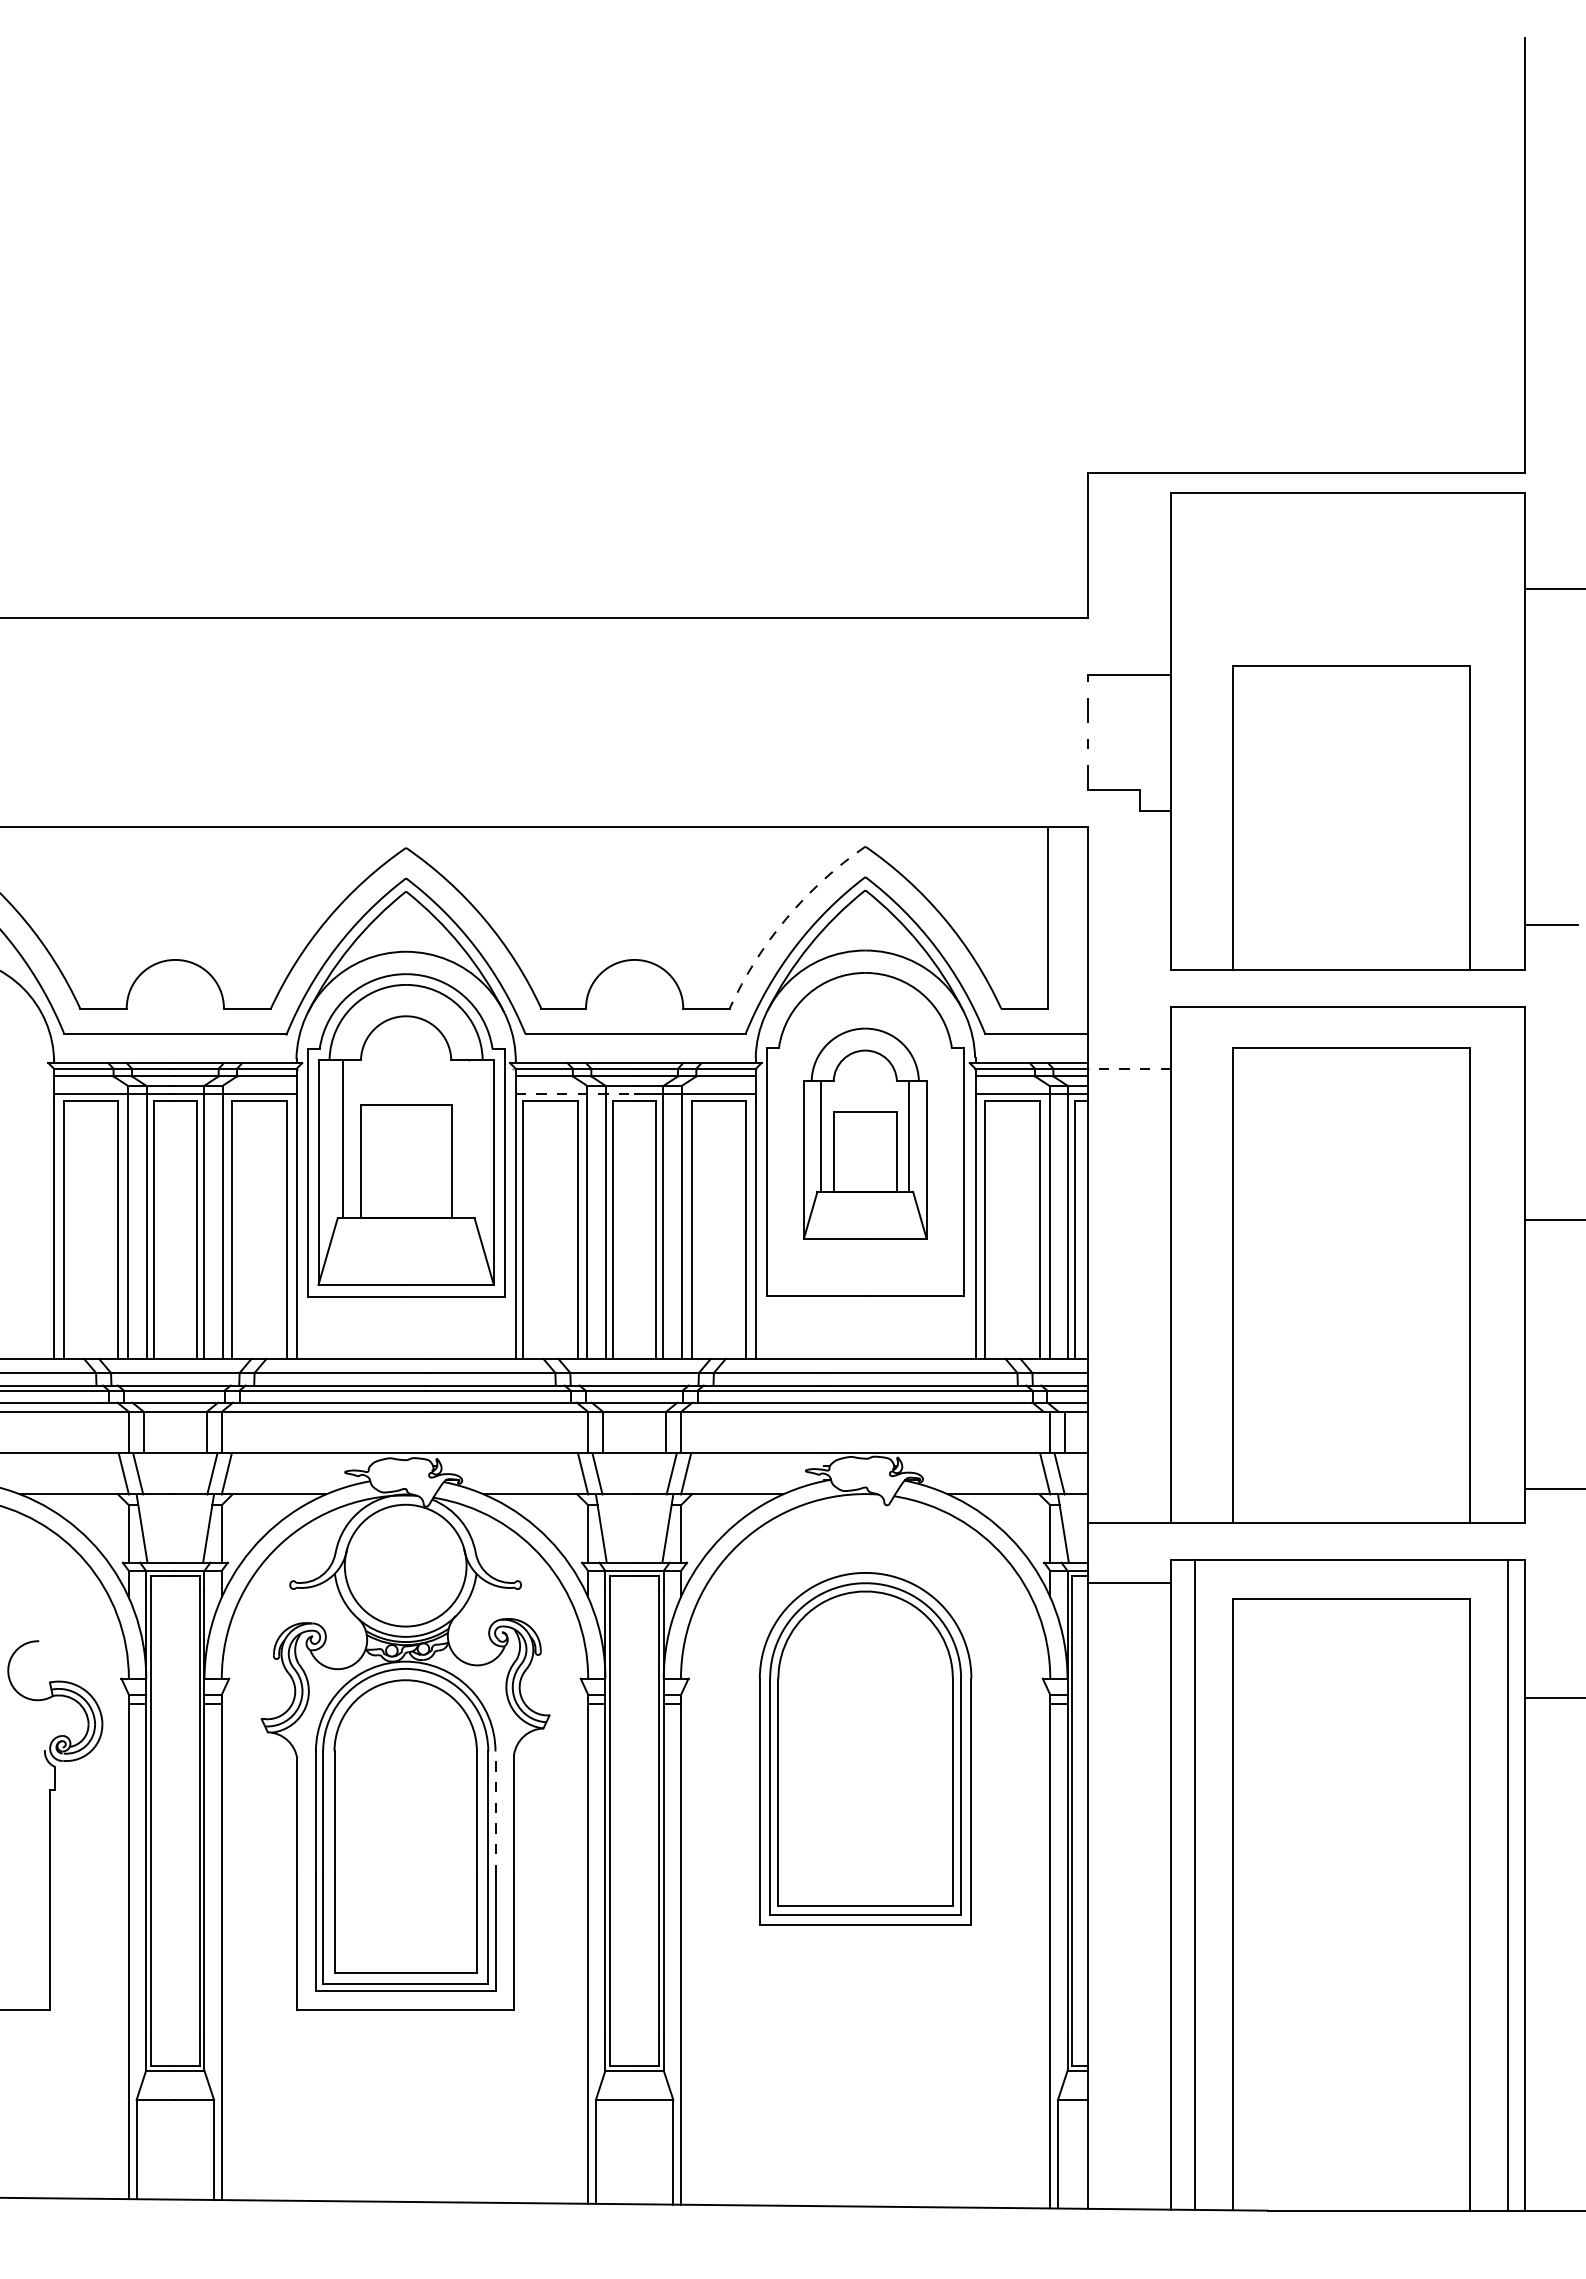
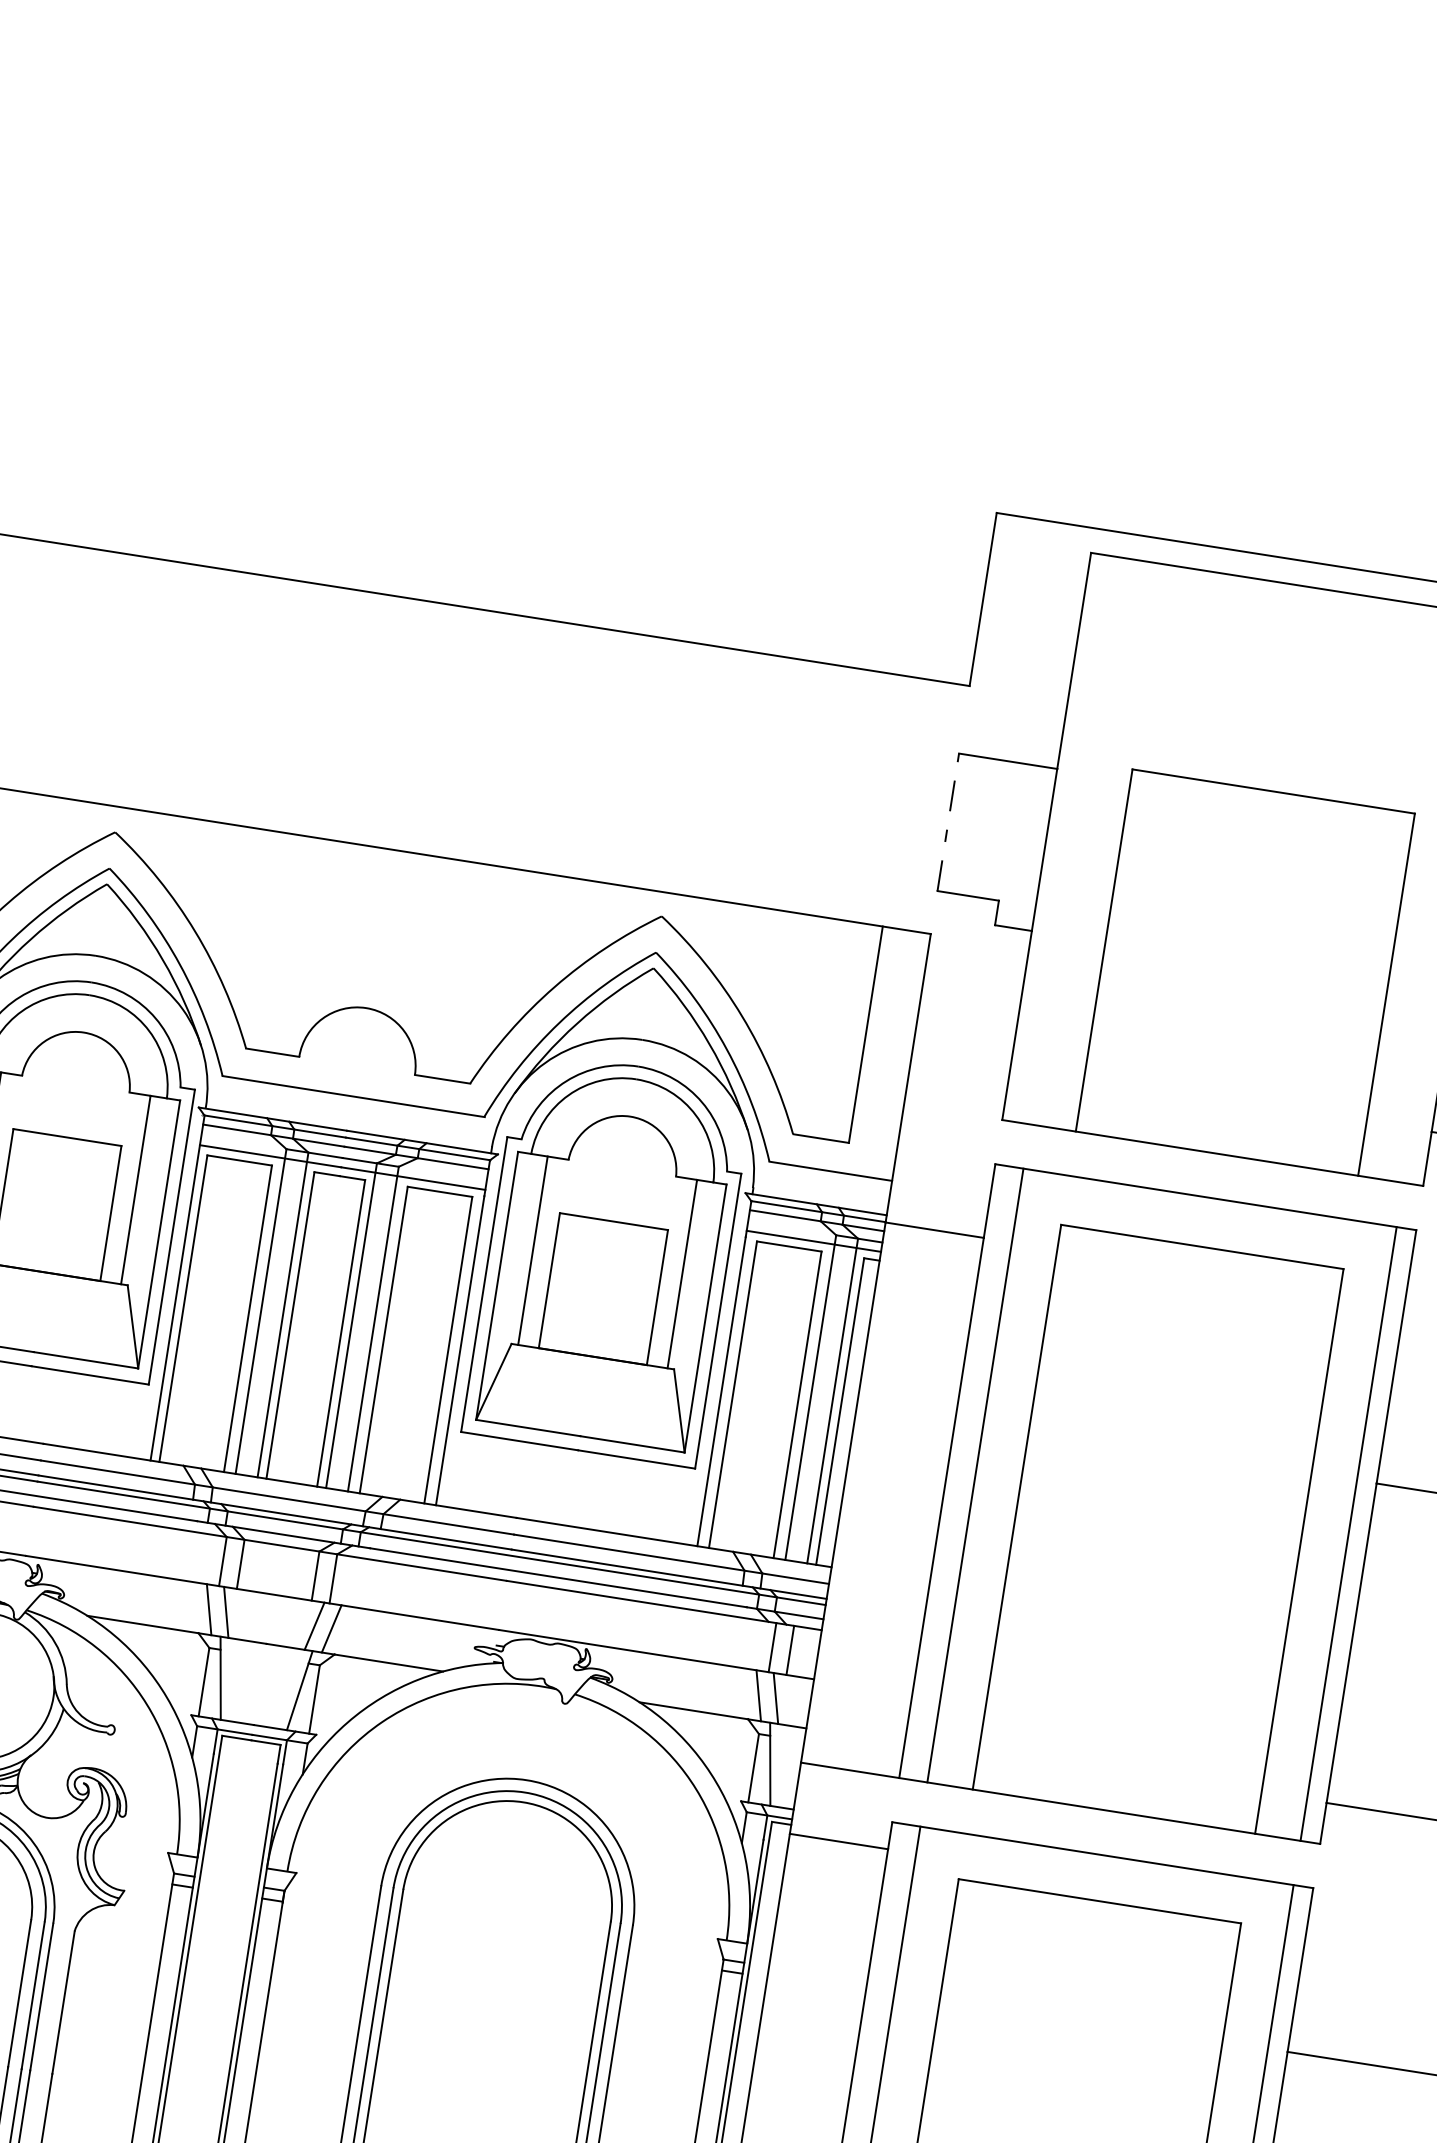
arc: (786, 918) -> (554, 987), dashed -> solid
line: (1129, 1069) -> (934, 1230), dashed -> solid
line: (575, 1093) -> (270, 1155), dashed -> solid
part: (864, 1133) -> (607, 1257), size x1.43
line: (468, 1138) -> (135, 1189), added
line: (1194, 1265) -> (975, 1475), added
line: (1508, 1265) -> (1348, 1534), added
line: (495, 1813) -> (41, 1997), dashed -> solid

